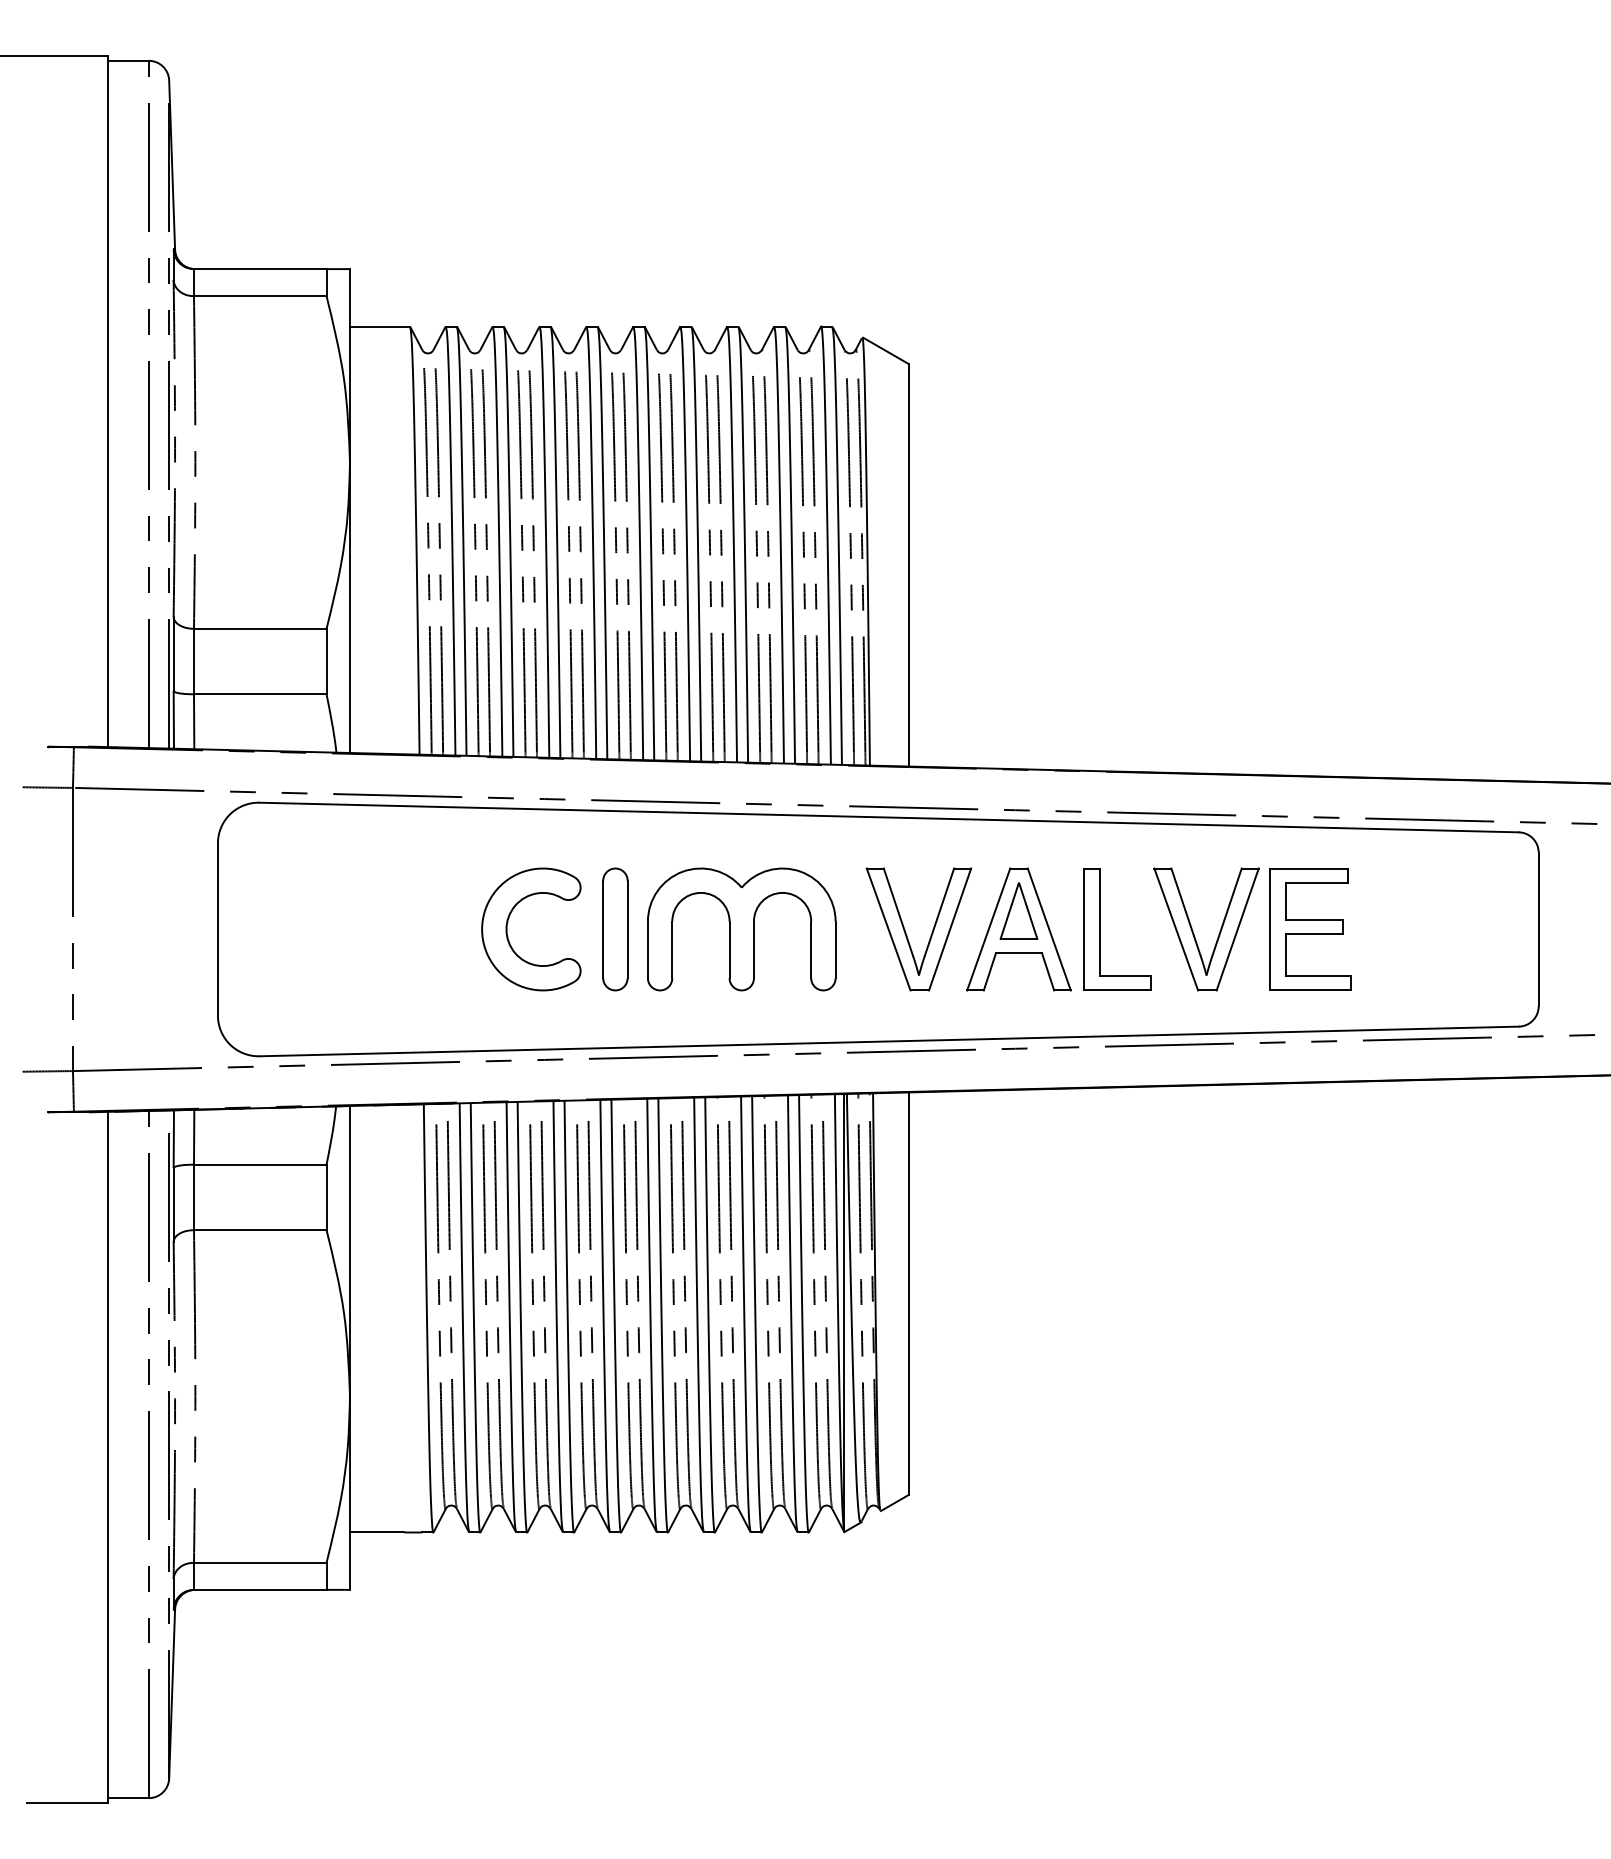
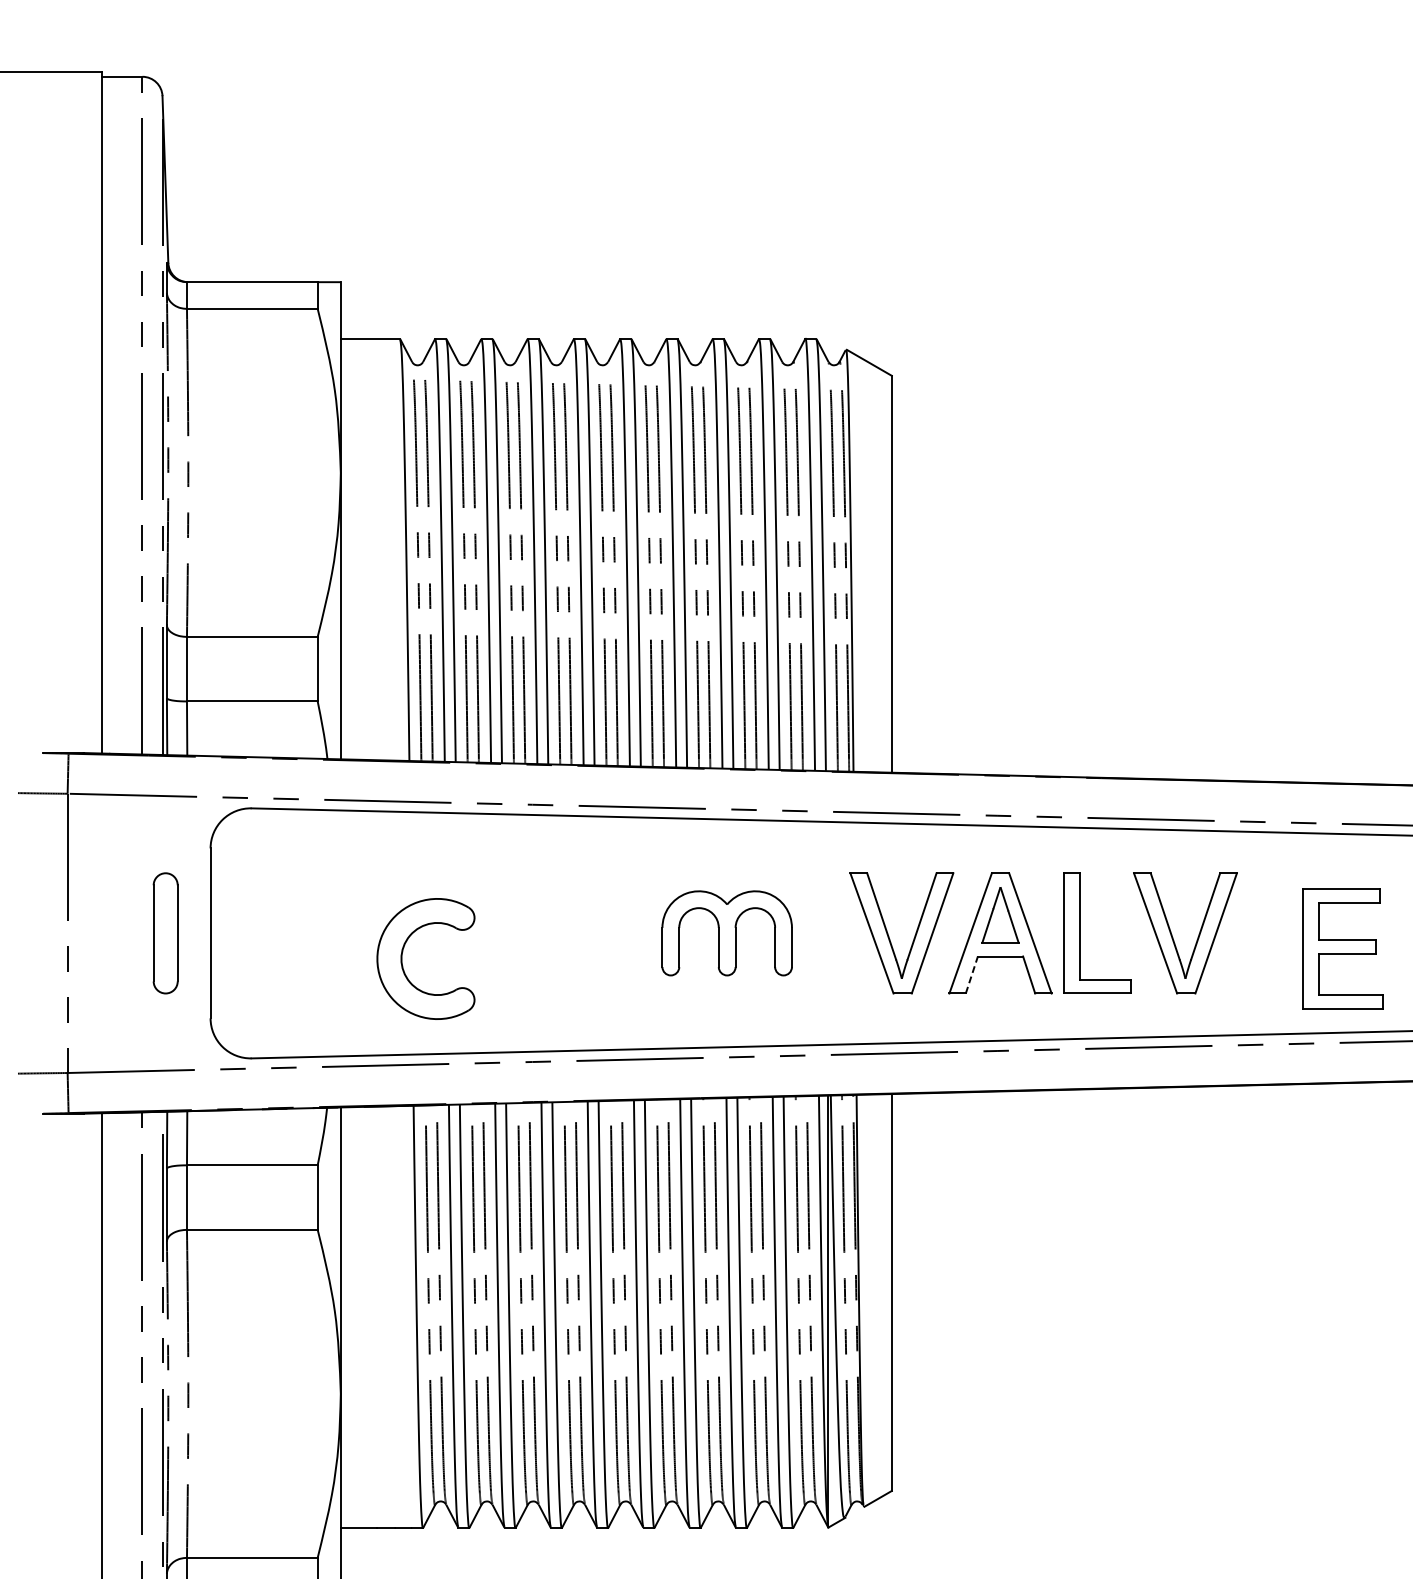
part: (507, 929) -> (402, 959), moved
part: (615, 929) -> (165, 933), moved
part: (741, 929) -> (726, 933), size x0.7
part: (1310, 929) -> (1343, 949), moved
line: (989, 971) -> (971, 974), solid -> dashed

